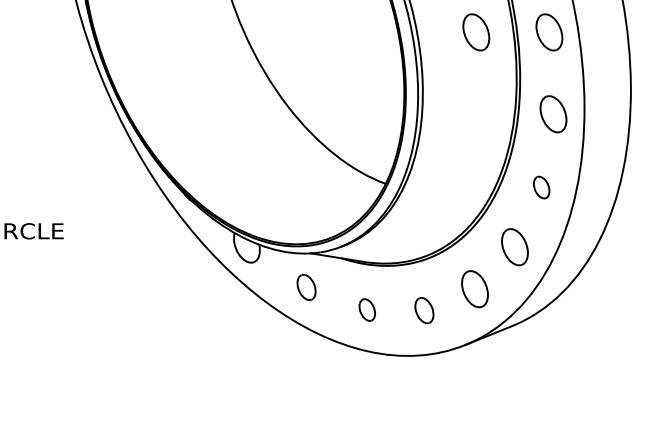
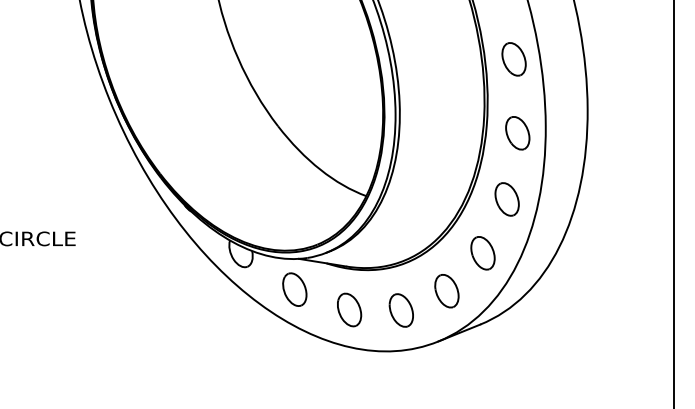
part: (475, 32) -> (447, 59), removed
part: (541, 187) -> (506, 199), size x1.67
part: (306, 287) -> (294, 289), size x1.43
part: (367, 309) -> (349, 309), size x1.67
part: (423, 310) -> (400, 310), size x1.43

